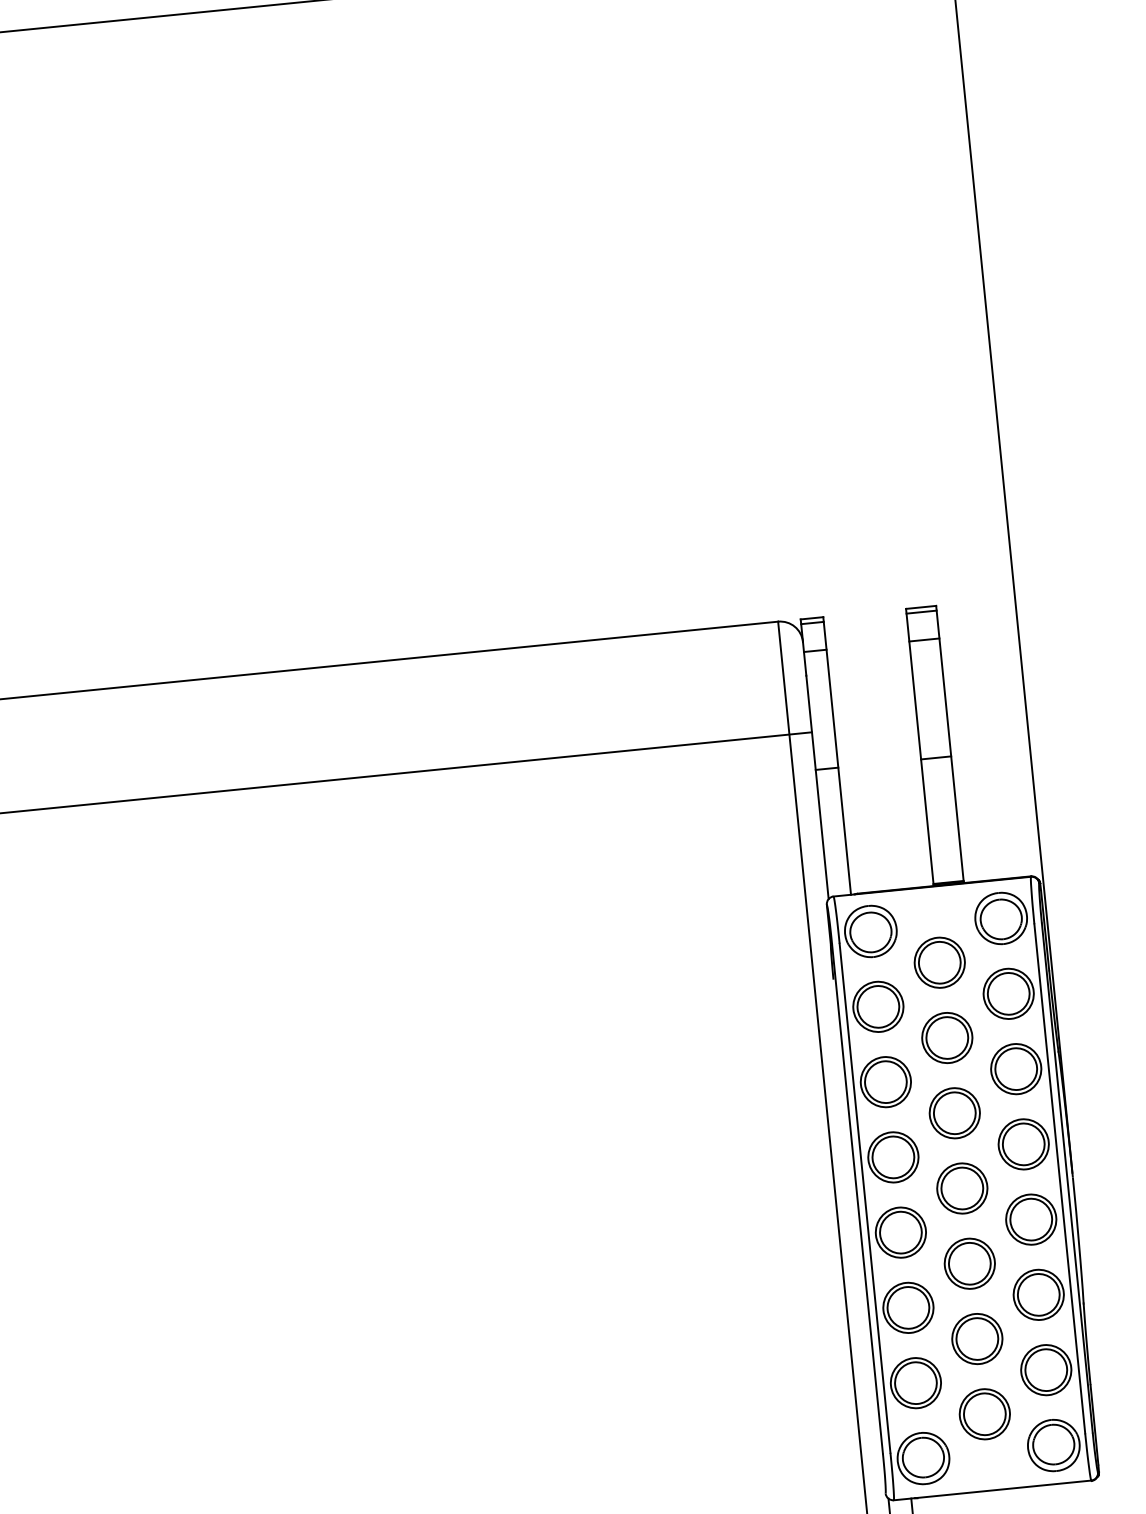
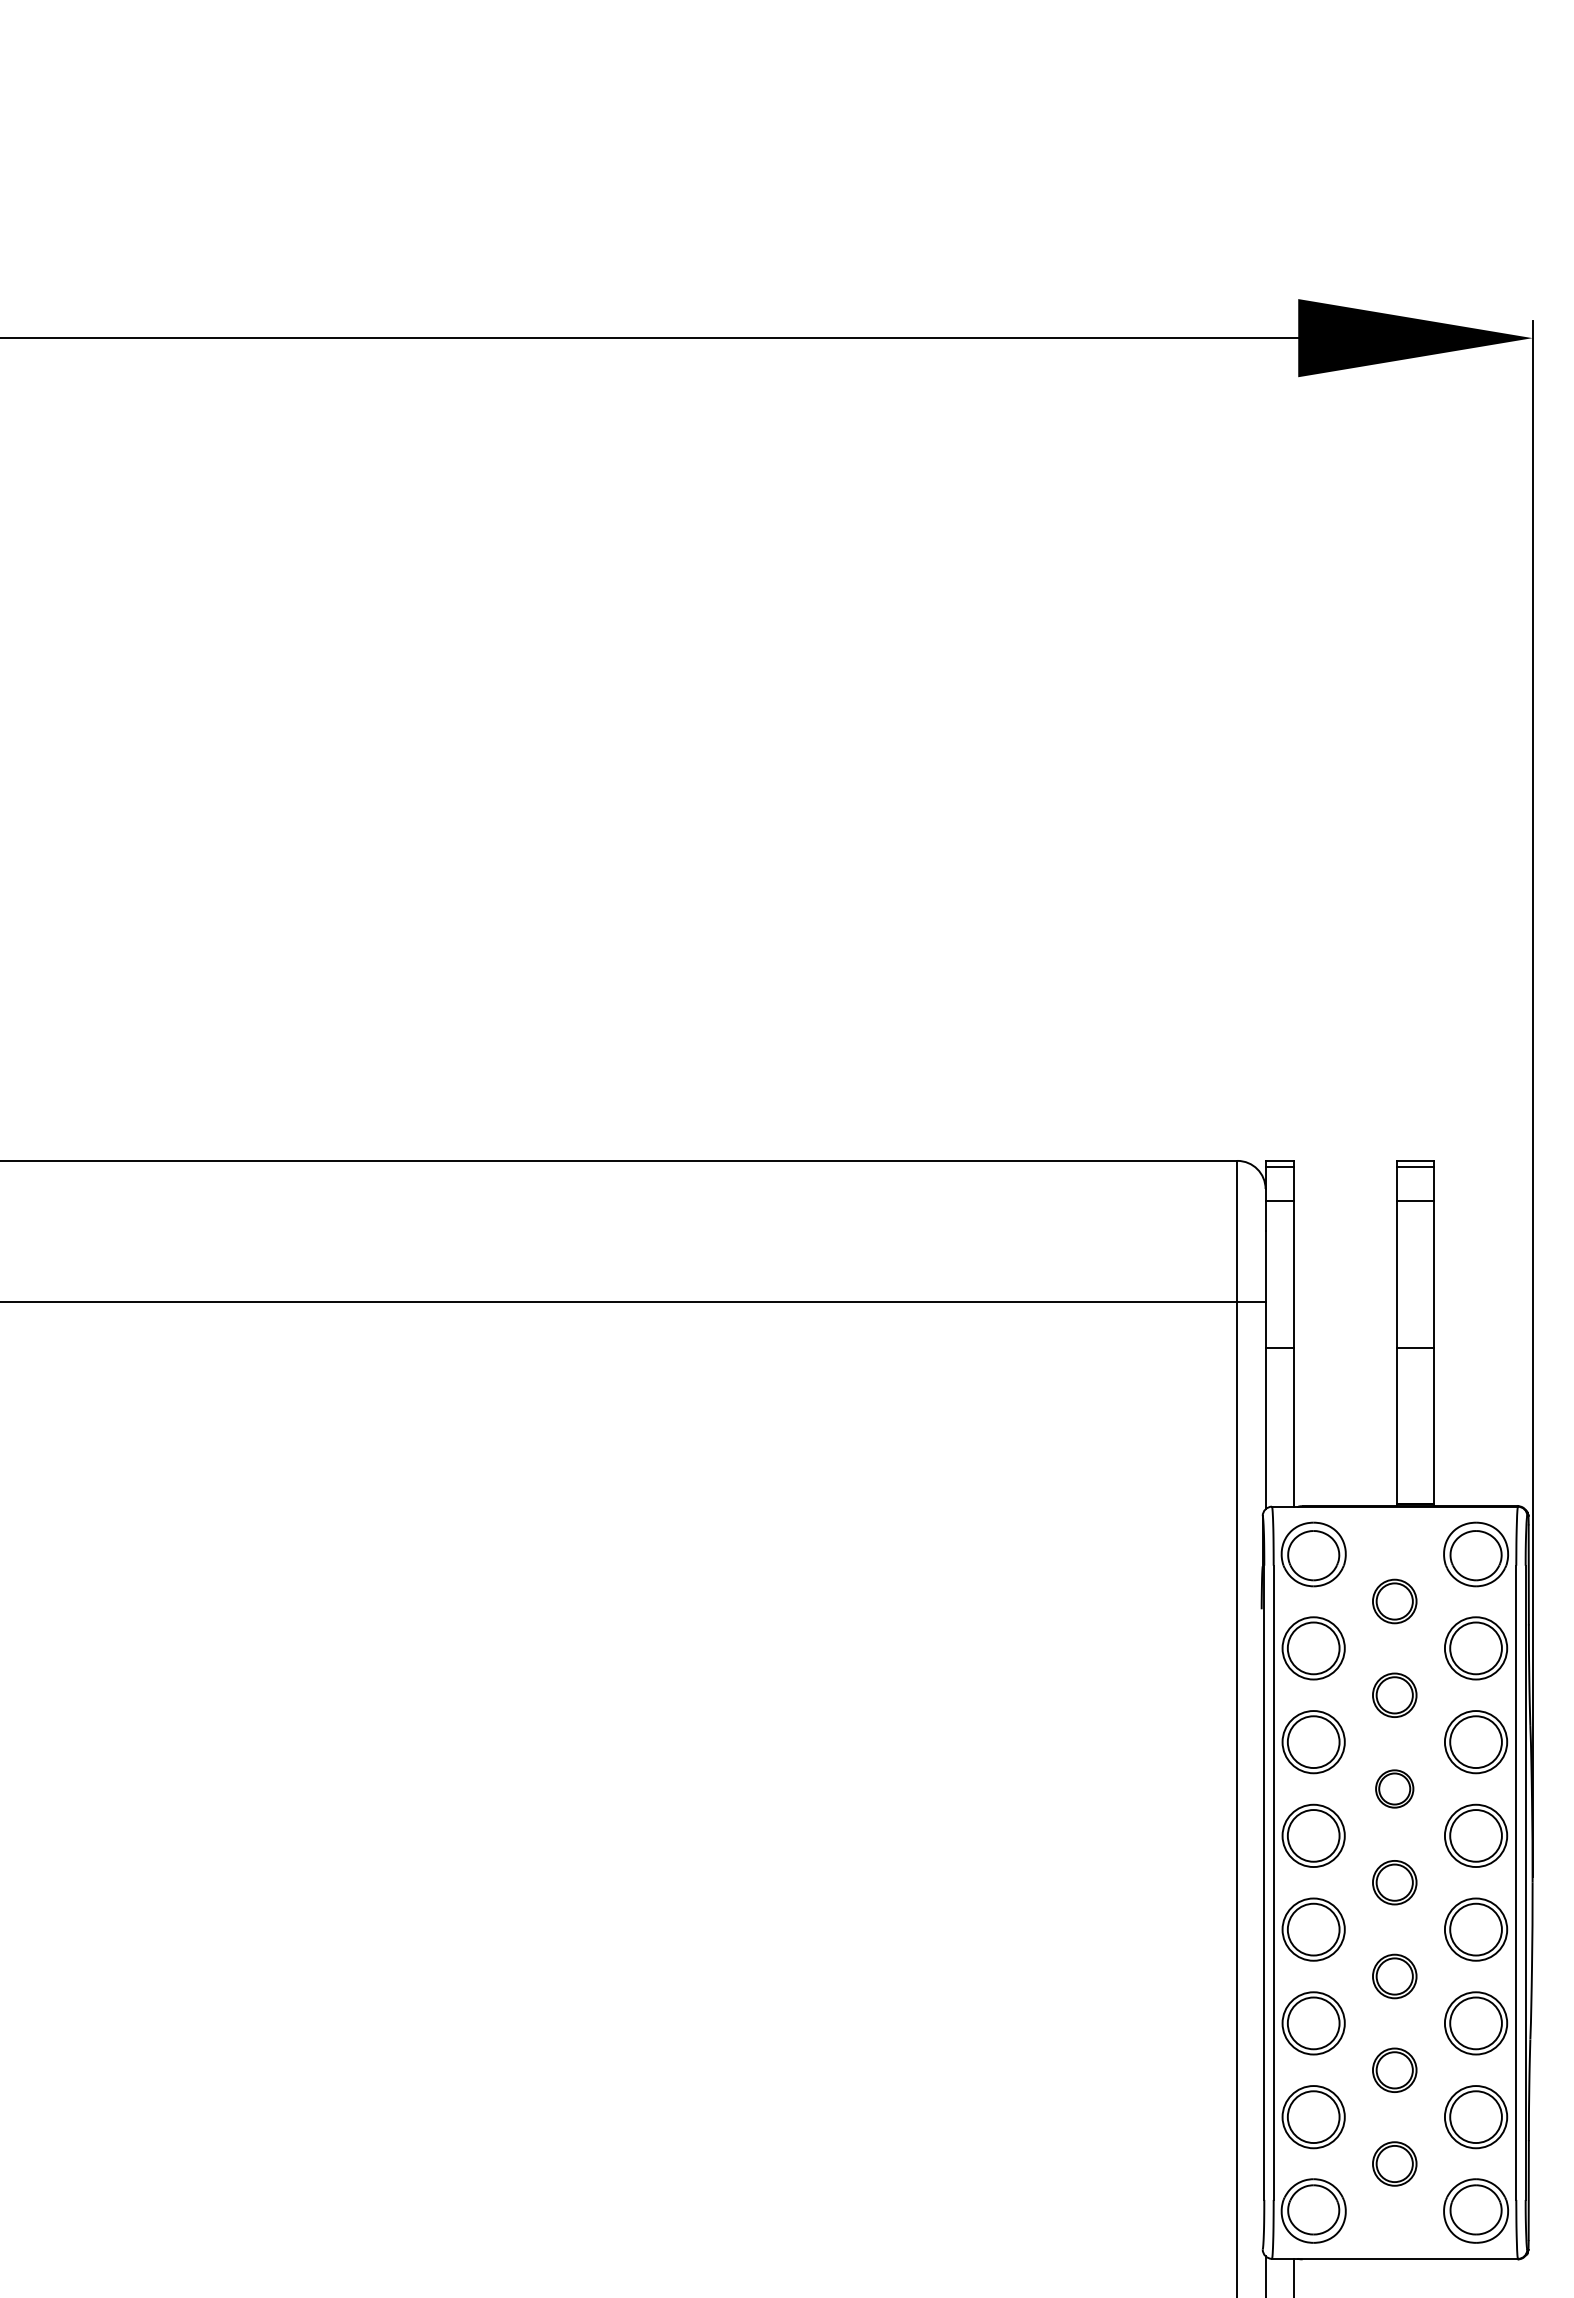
part: (939, 962) -> (1394, 1601), size x0.7
part: (947, 1038) -> (1394, 1695), size x0.7
part: (954, 1112) -> (1394, 1788), size x0.6
part: (962, 1188) -> (1394, 1882), size x0.7
part: (969, 1263) -> (1394, 1976), size x0.7
part: (977, 1339) -> (1394, 2070), size x0.7
part: (984, 1413) -> (1394, 2163), size x0.7

